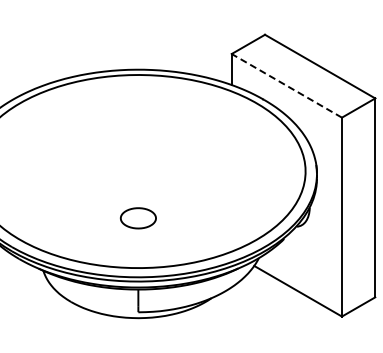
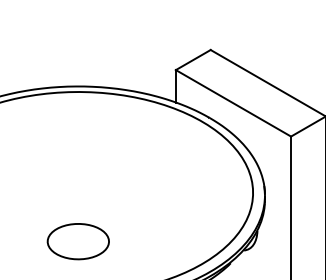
line: (286, 85) -> (233, 102), dashed -> solid
part: (138, 218) -> (78, 241), size x1.67

